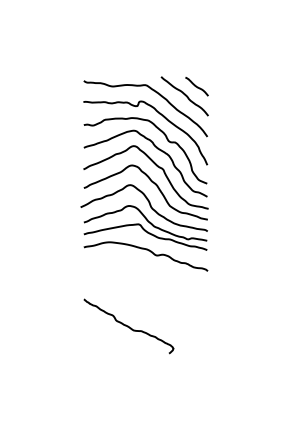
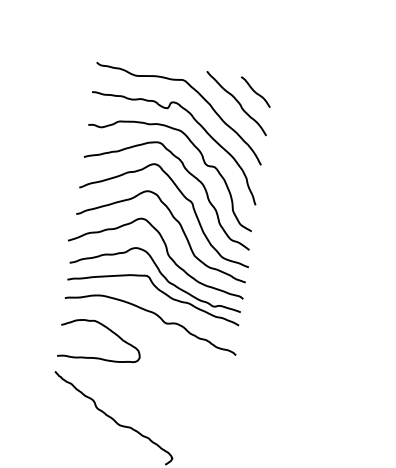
curve: (116, 265) -> (107, 329), added

